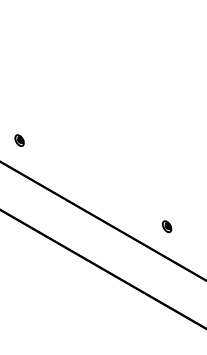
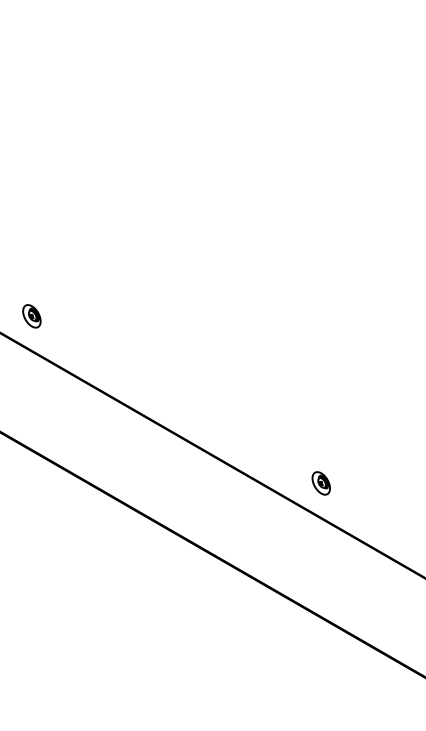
part: (19, 140) -> (31, 316), moved
part: (166, 226) -> (320, 482), moved

